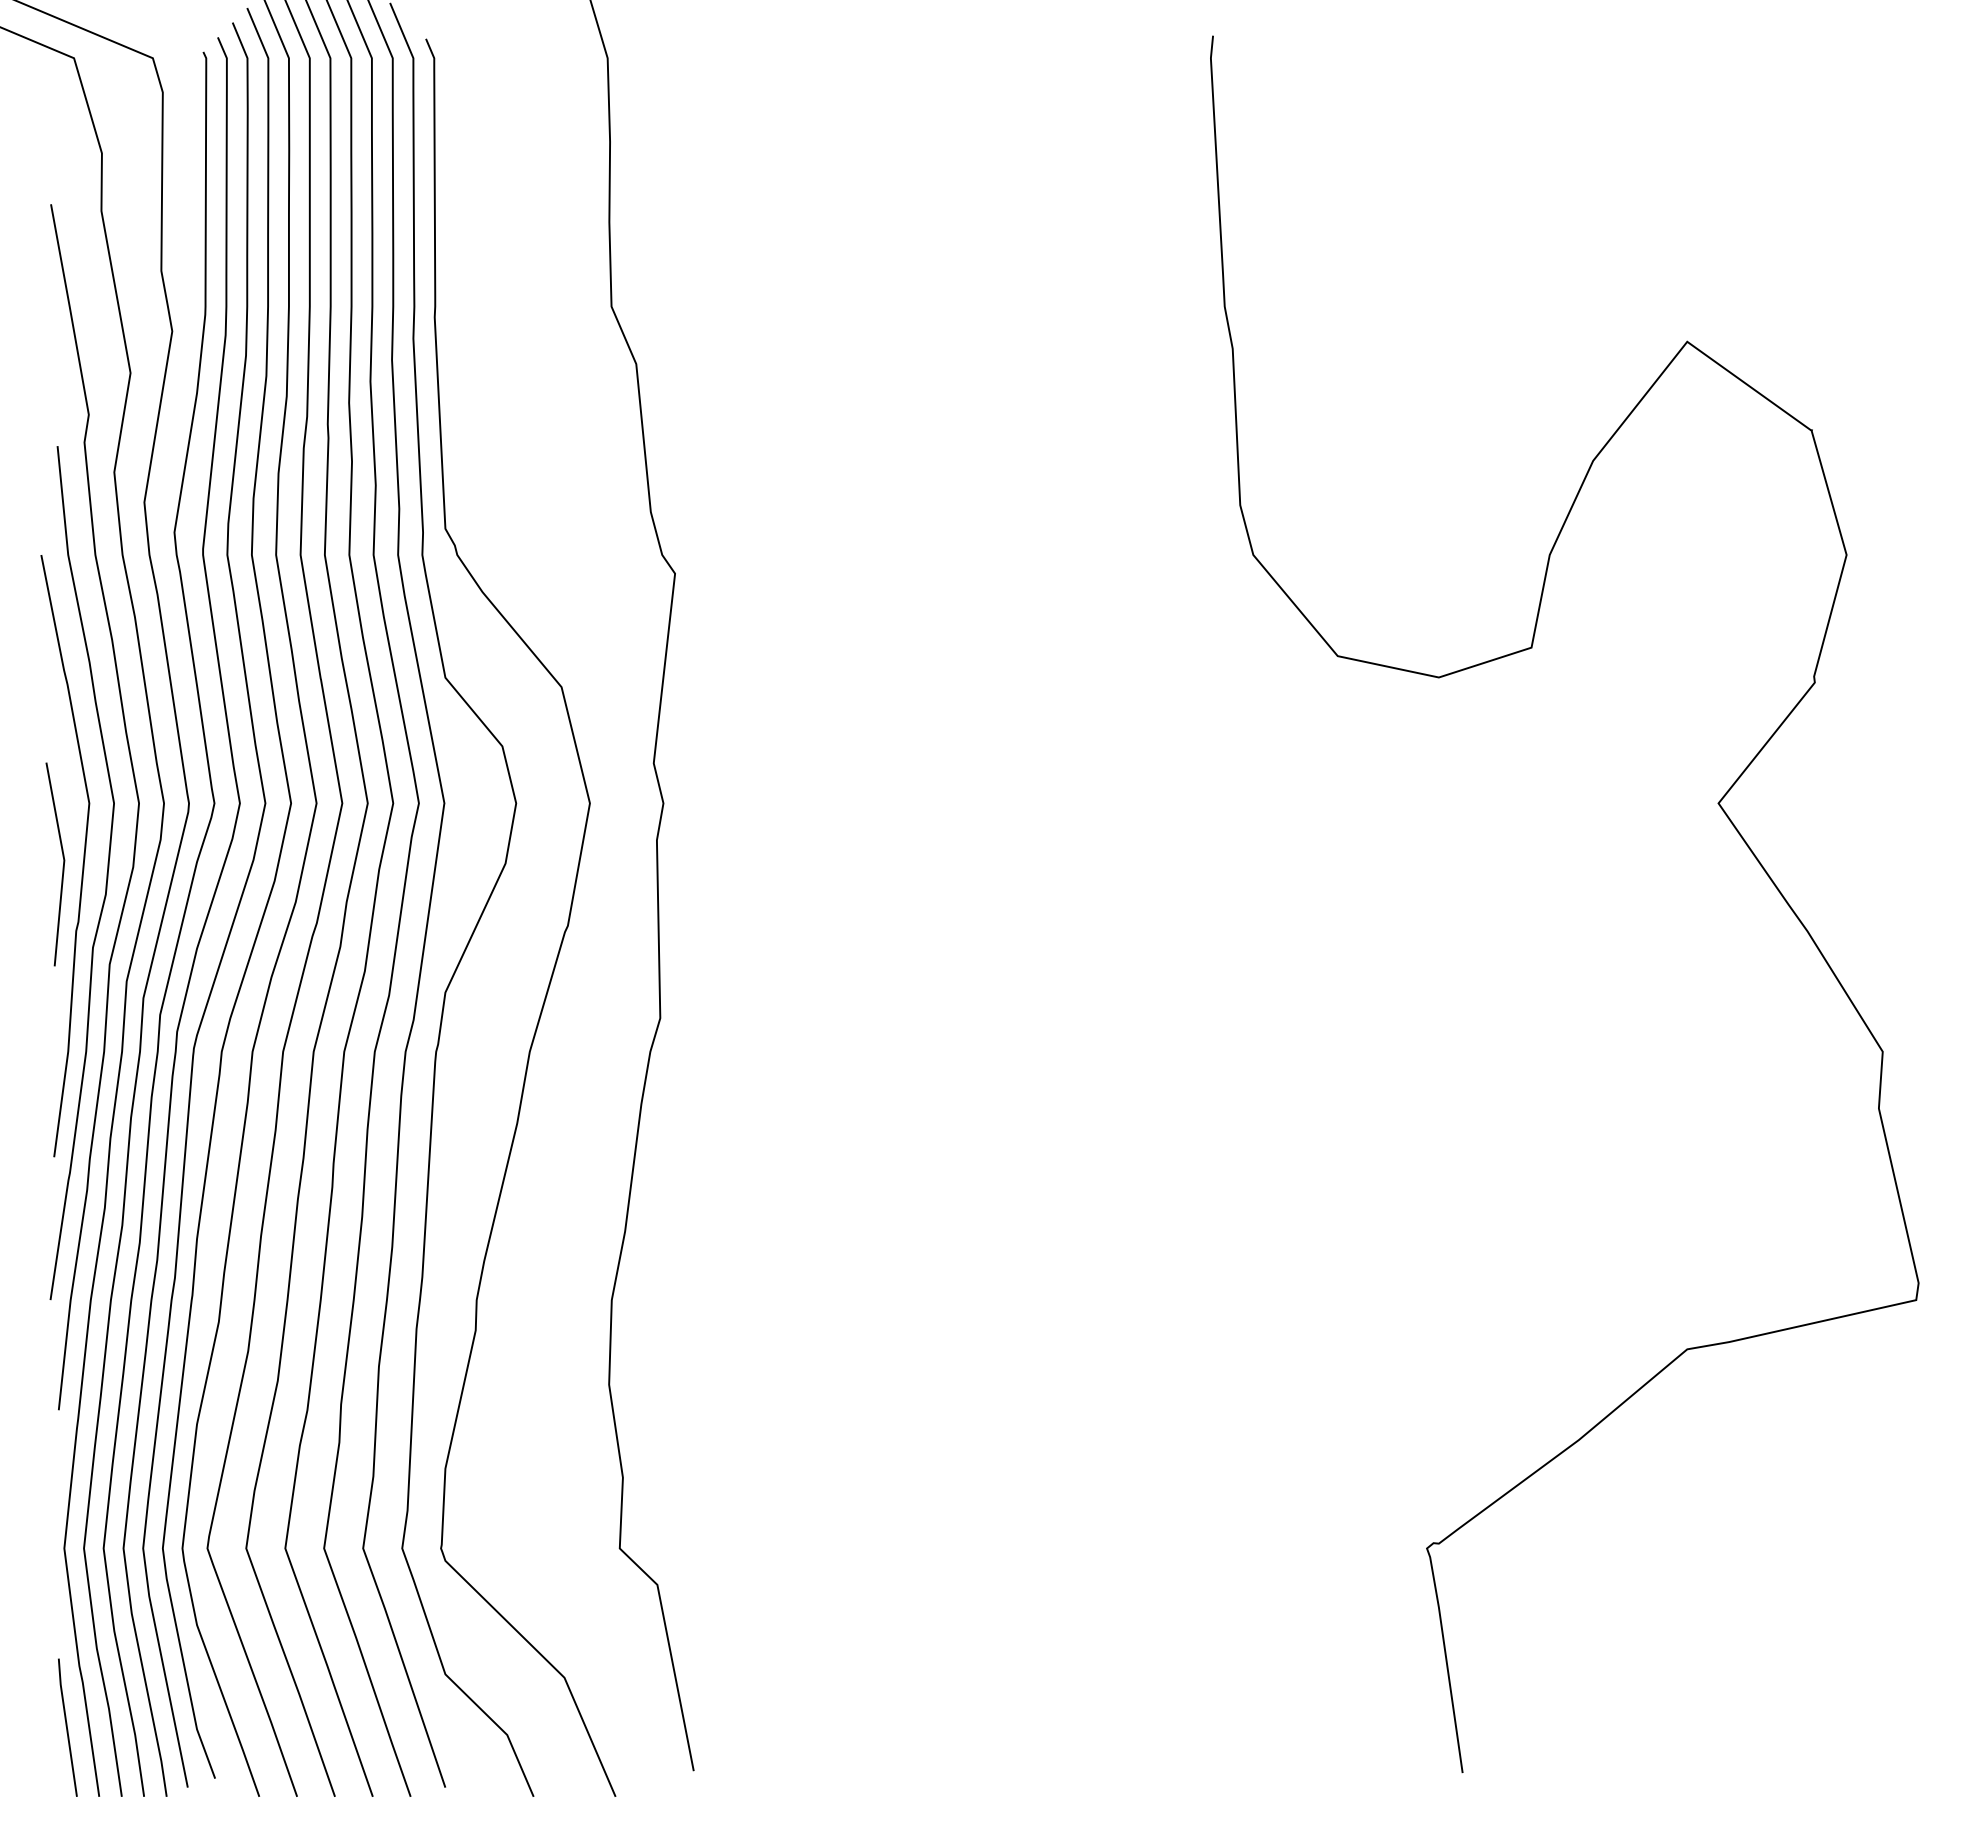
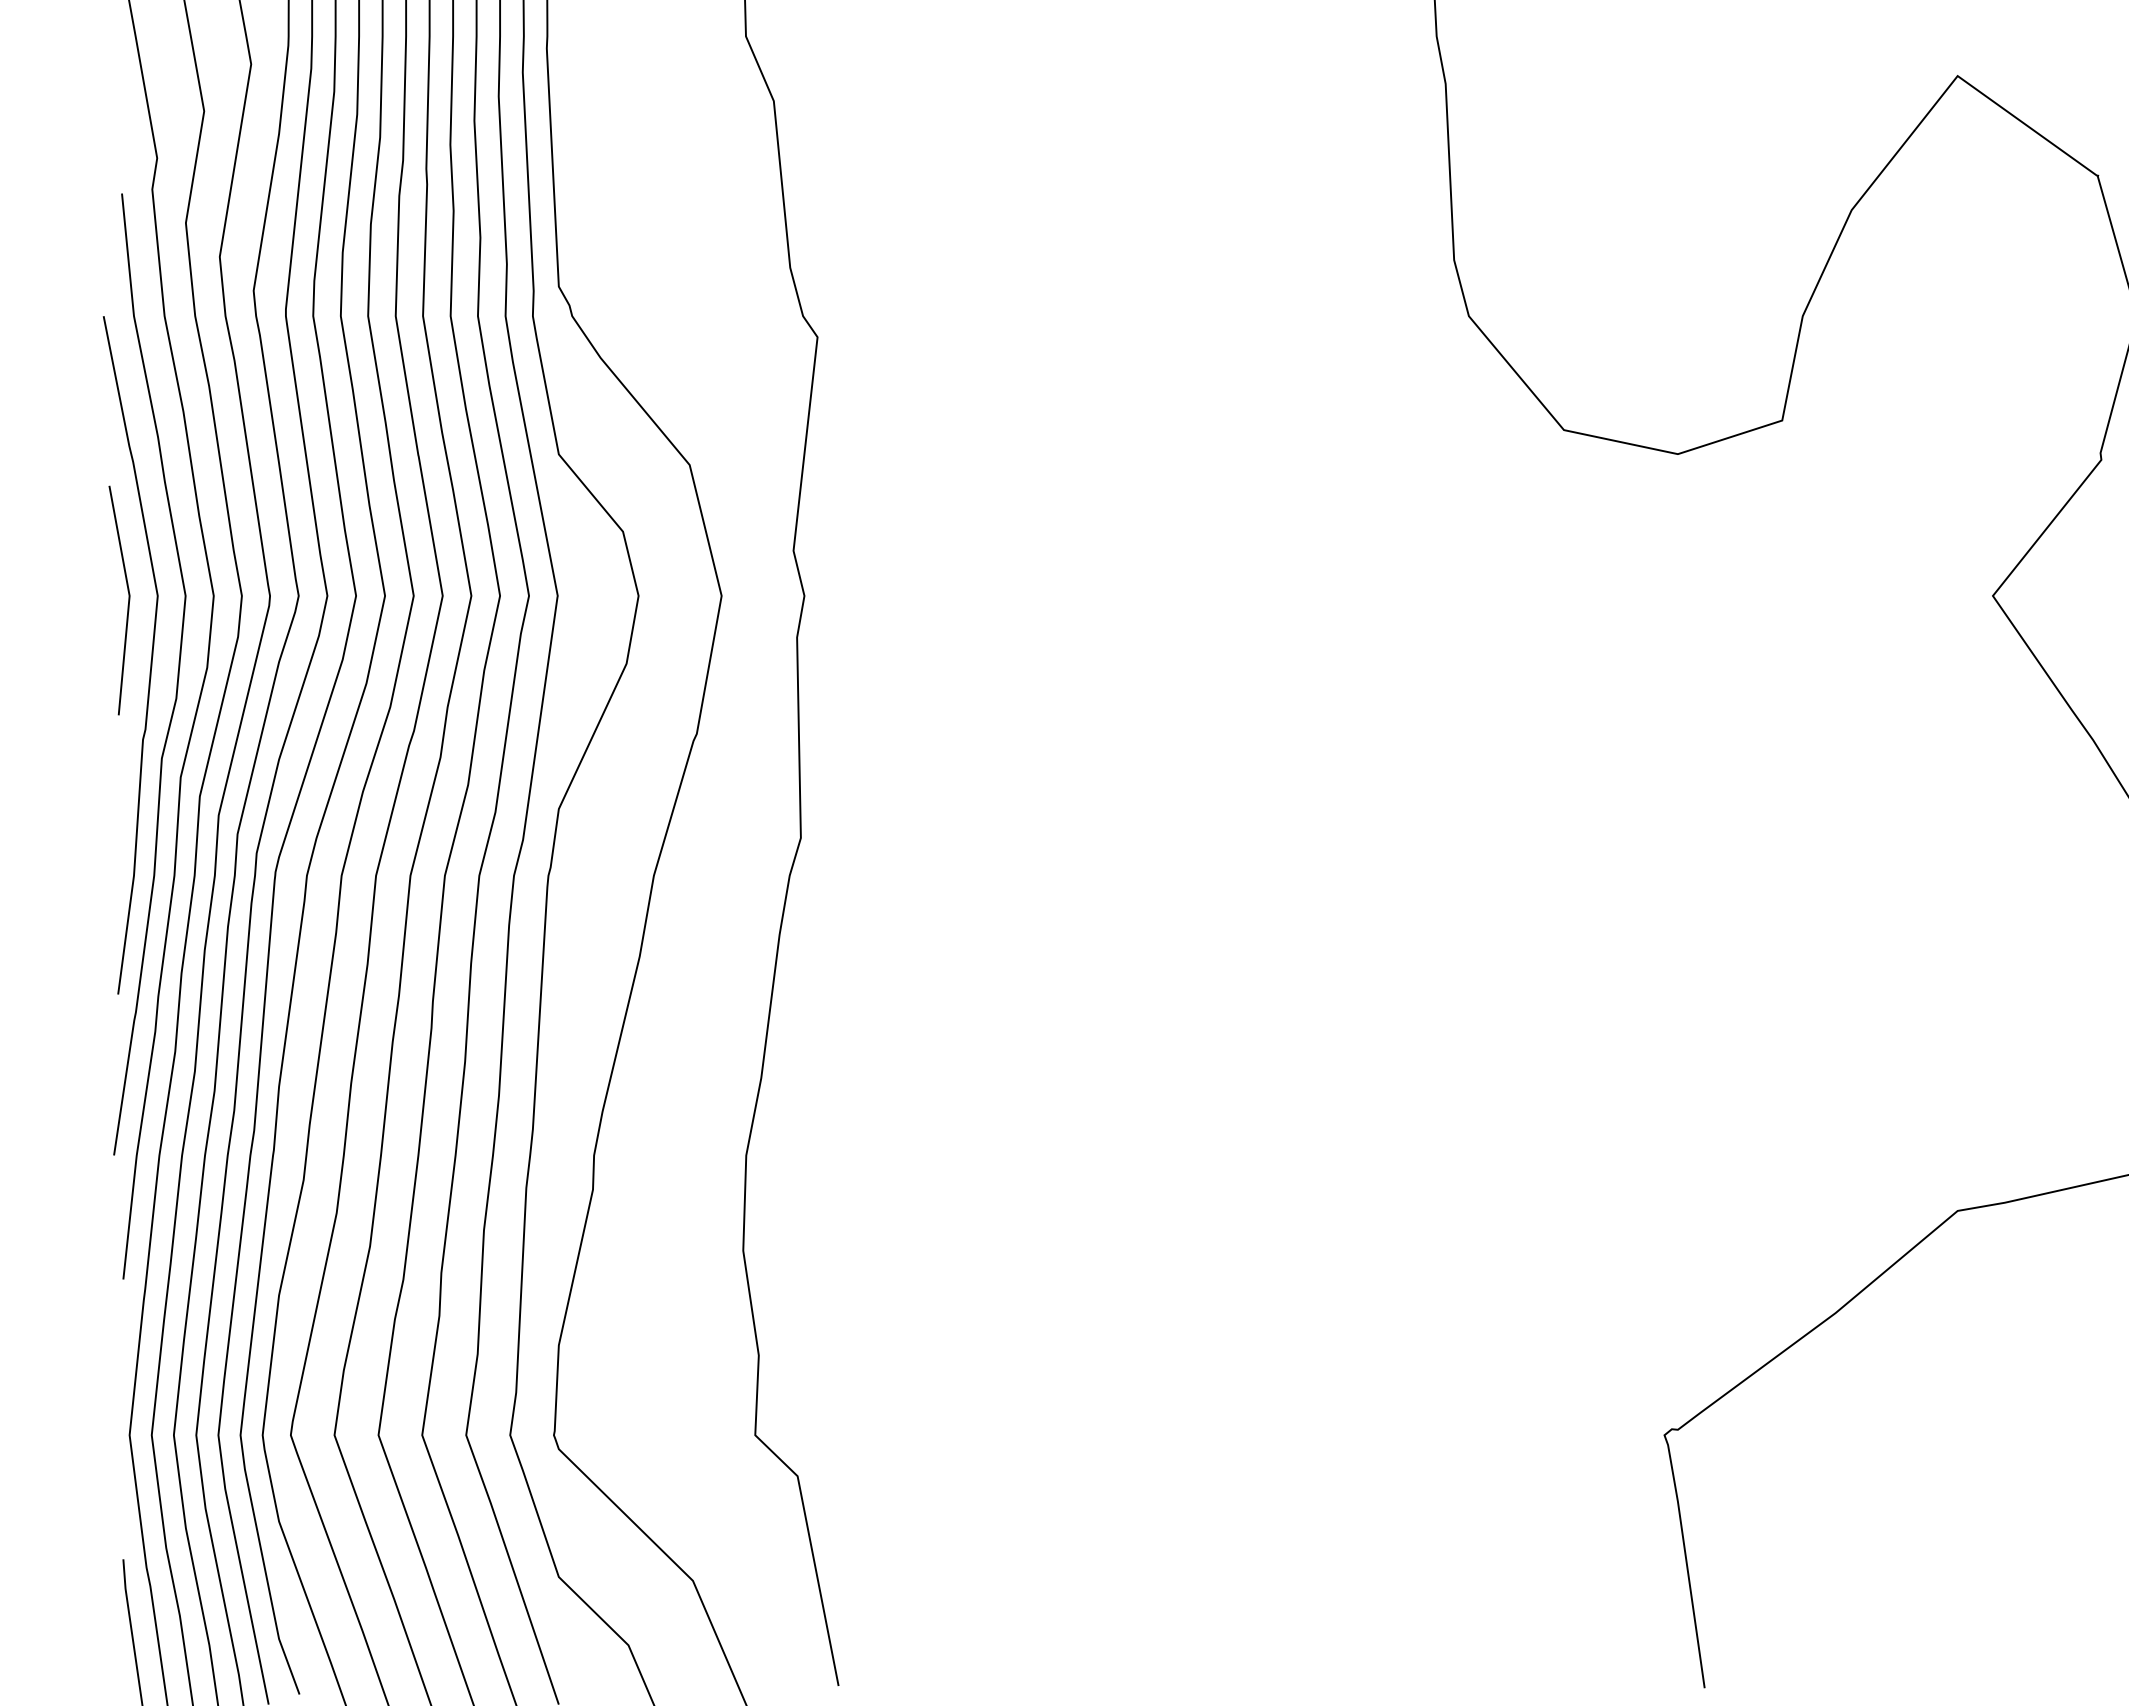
line: (62, 866) -> (127, 602), moved

